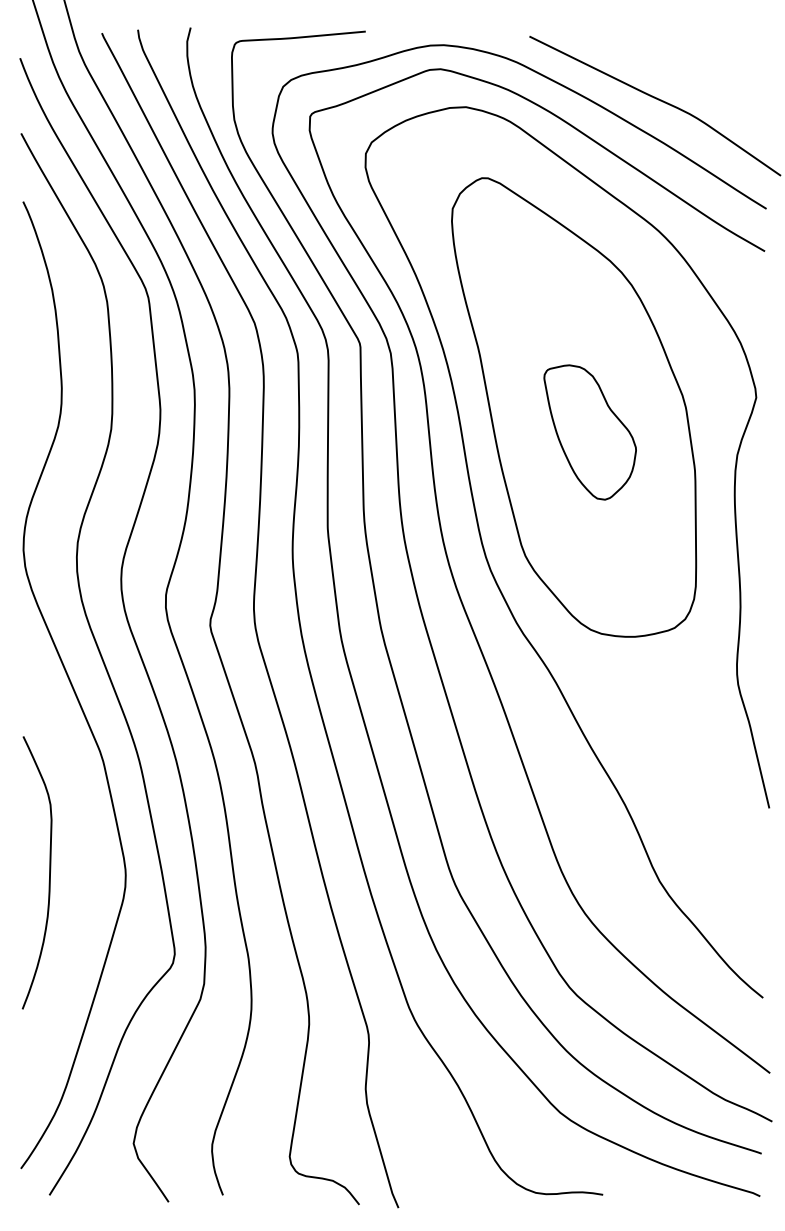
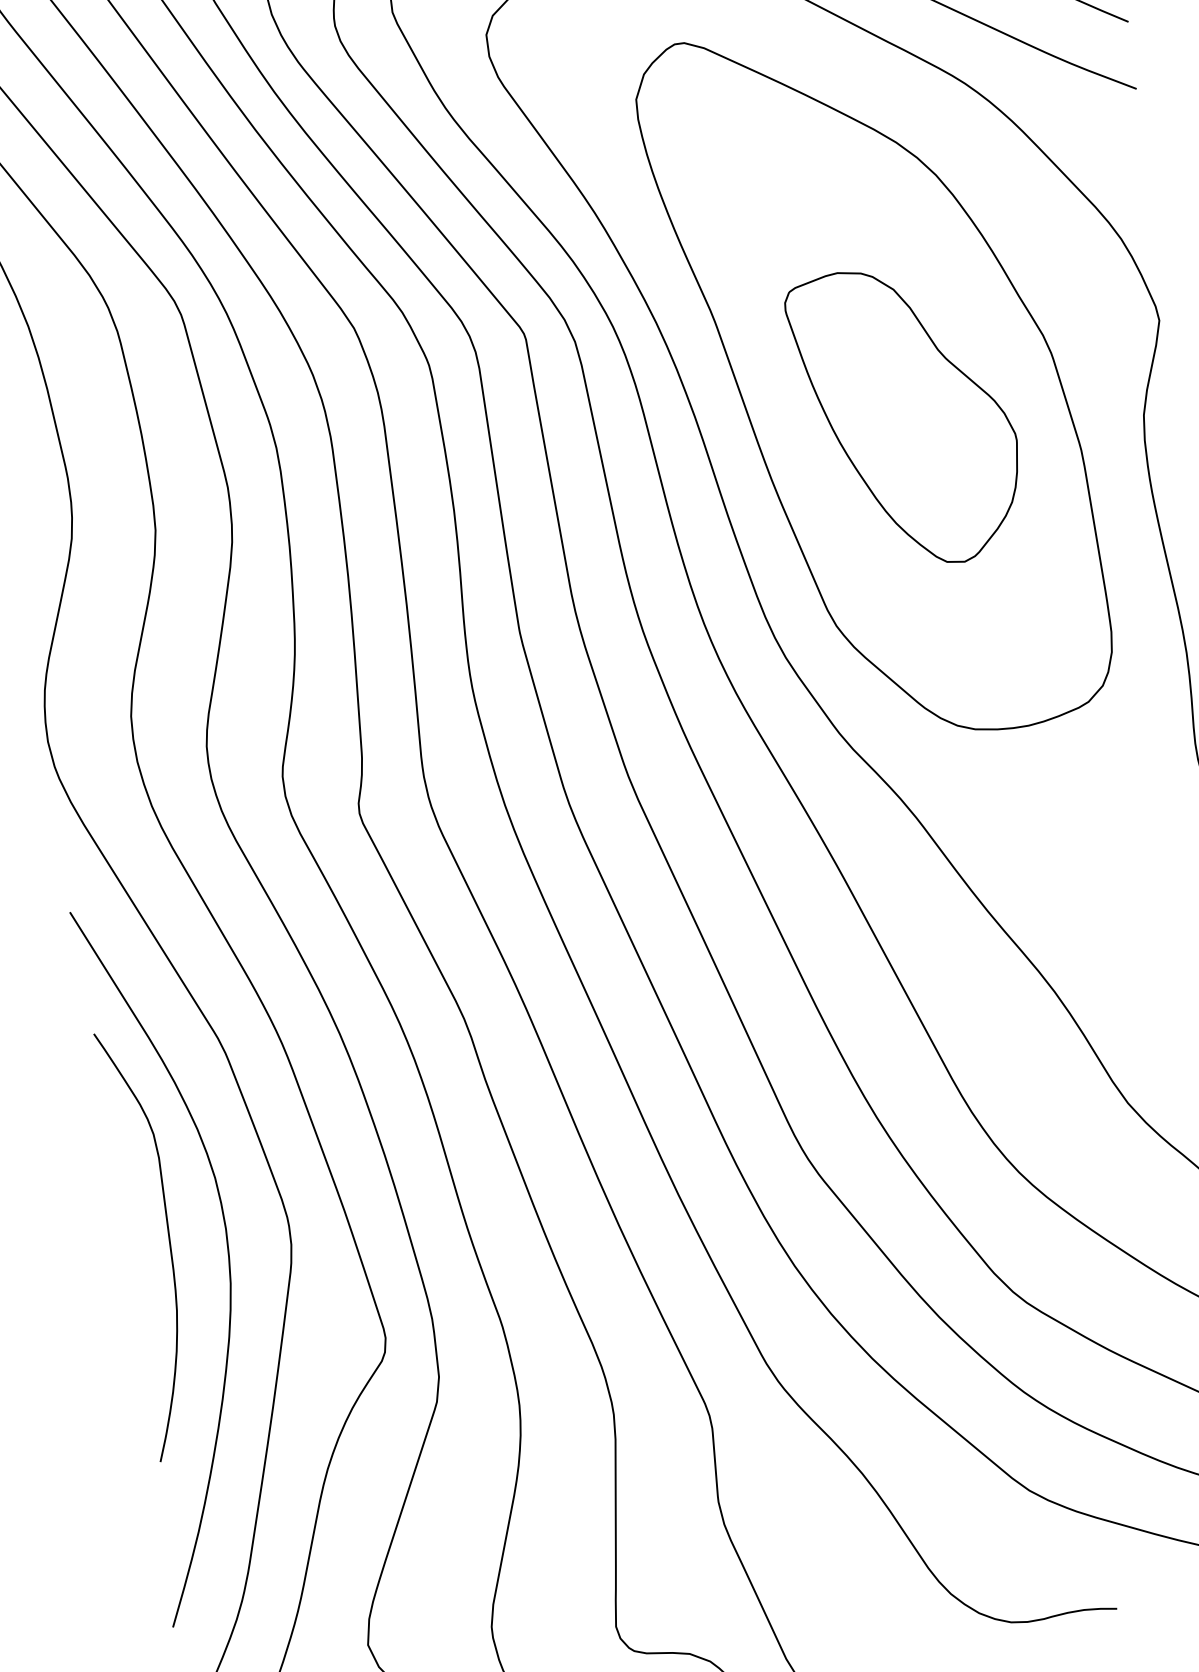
part: (589, 432) -> (906, 416), size x1.43
curve: (84, 885) -> (226, 1252), added

